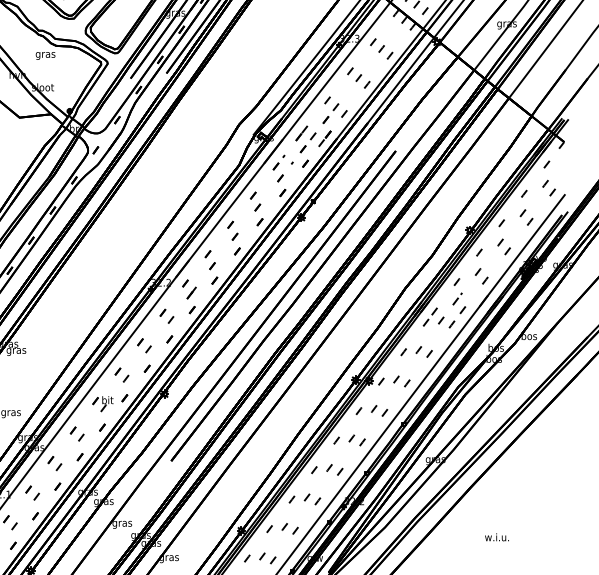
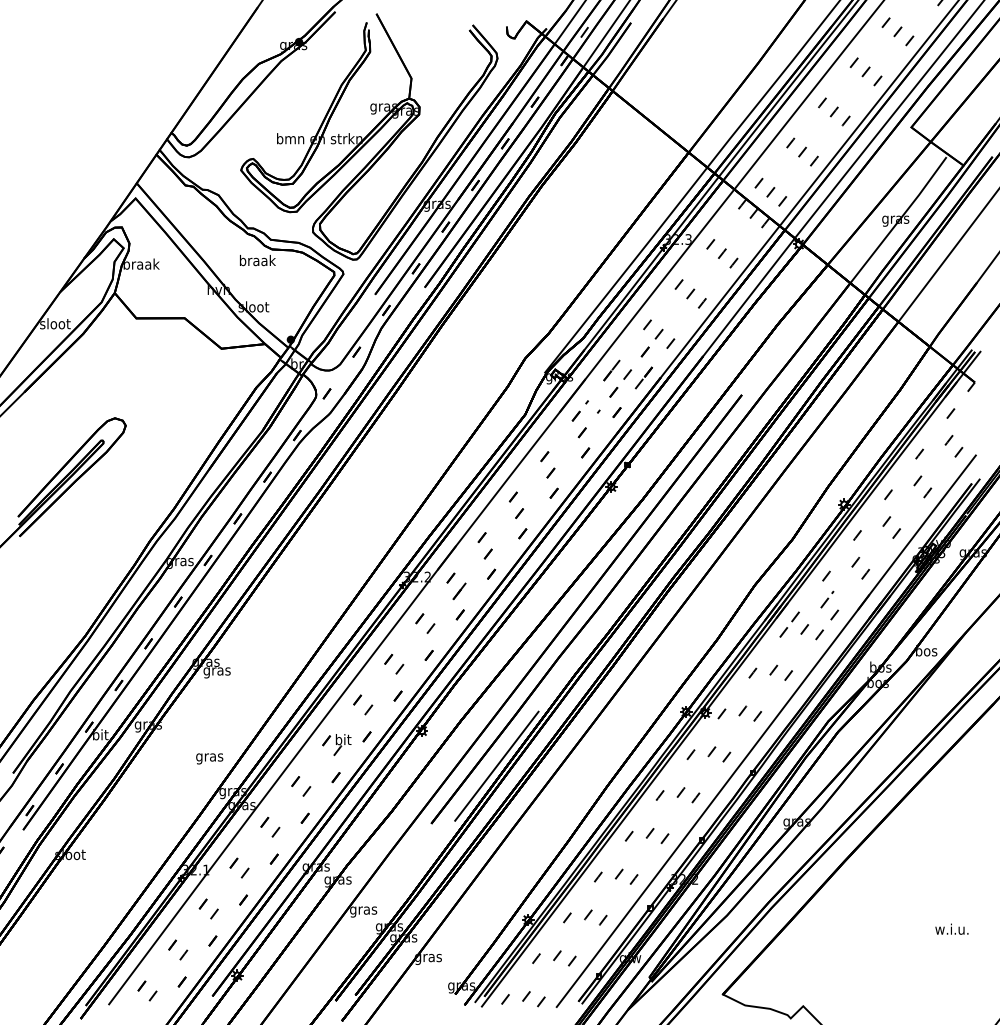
text: (45, 54) -> (257, 261), gras -> braak
line: (218, 418) -> (496, 765), added
text: (496, 536) -> (951, 928), moved

